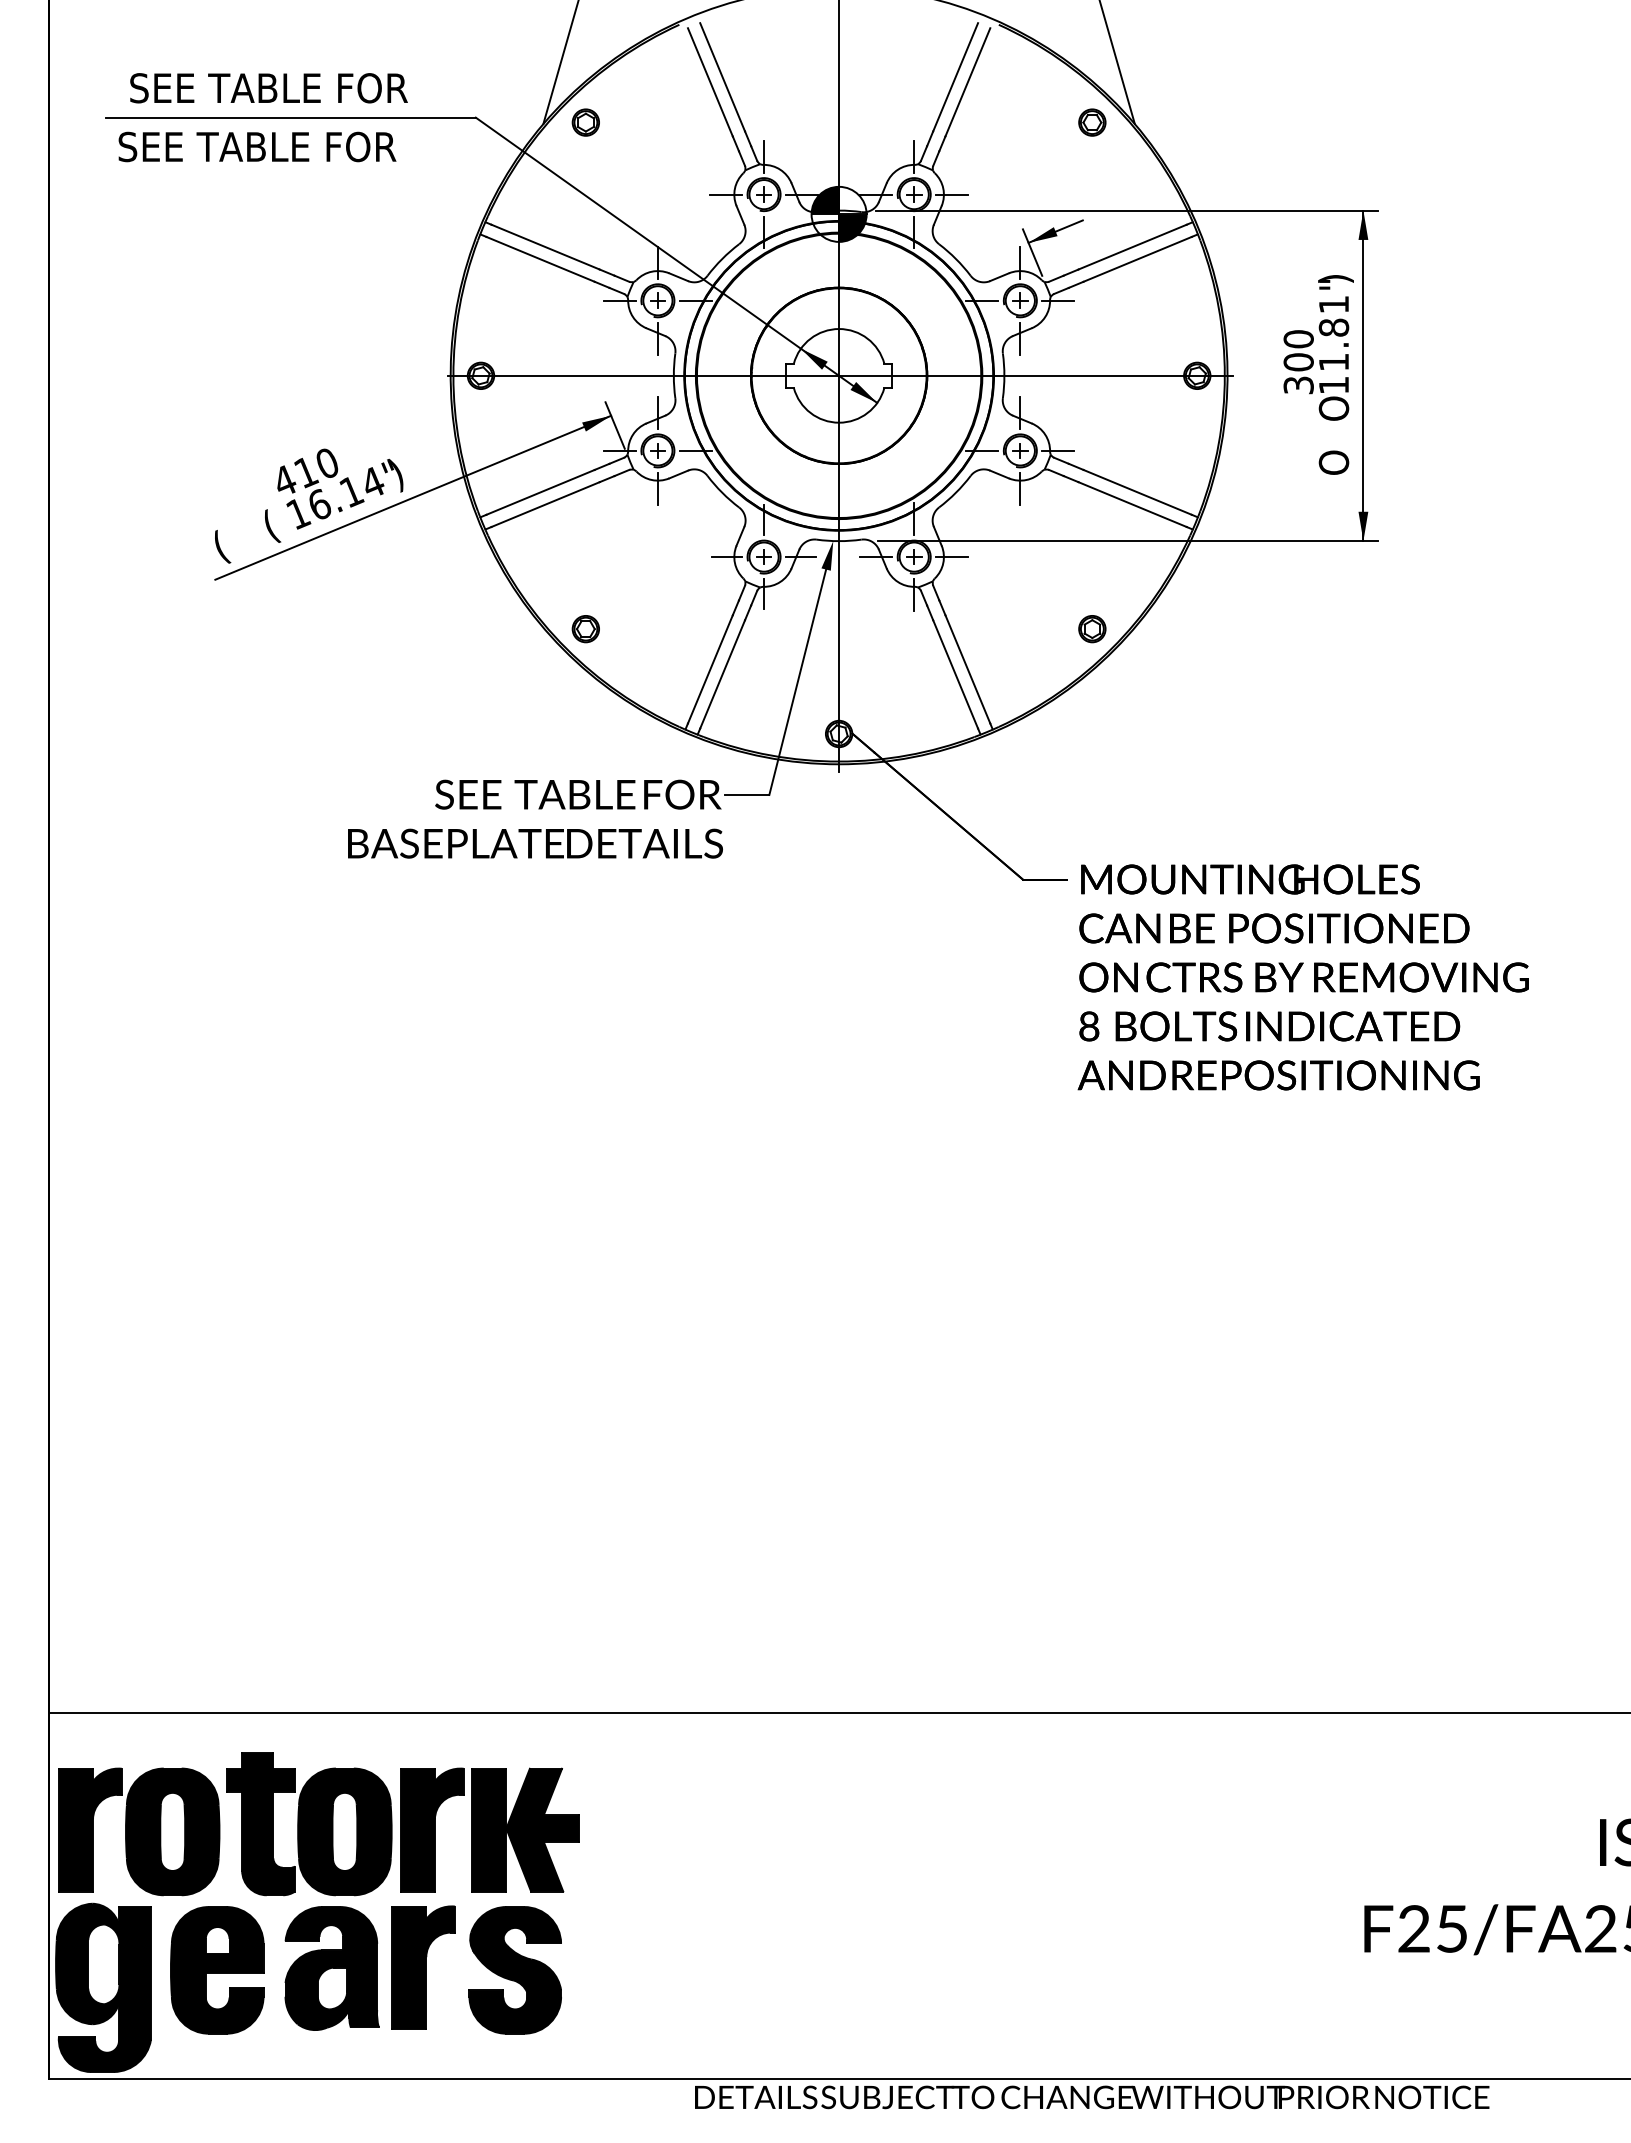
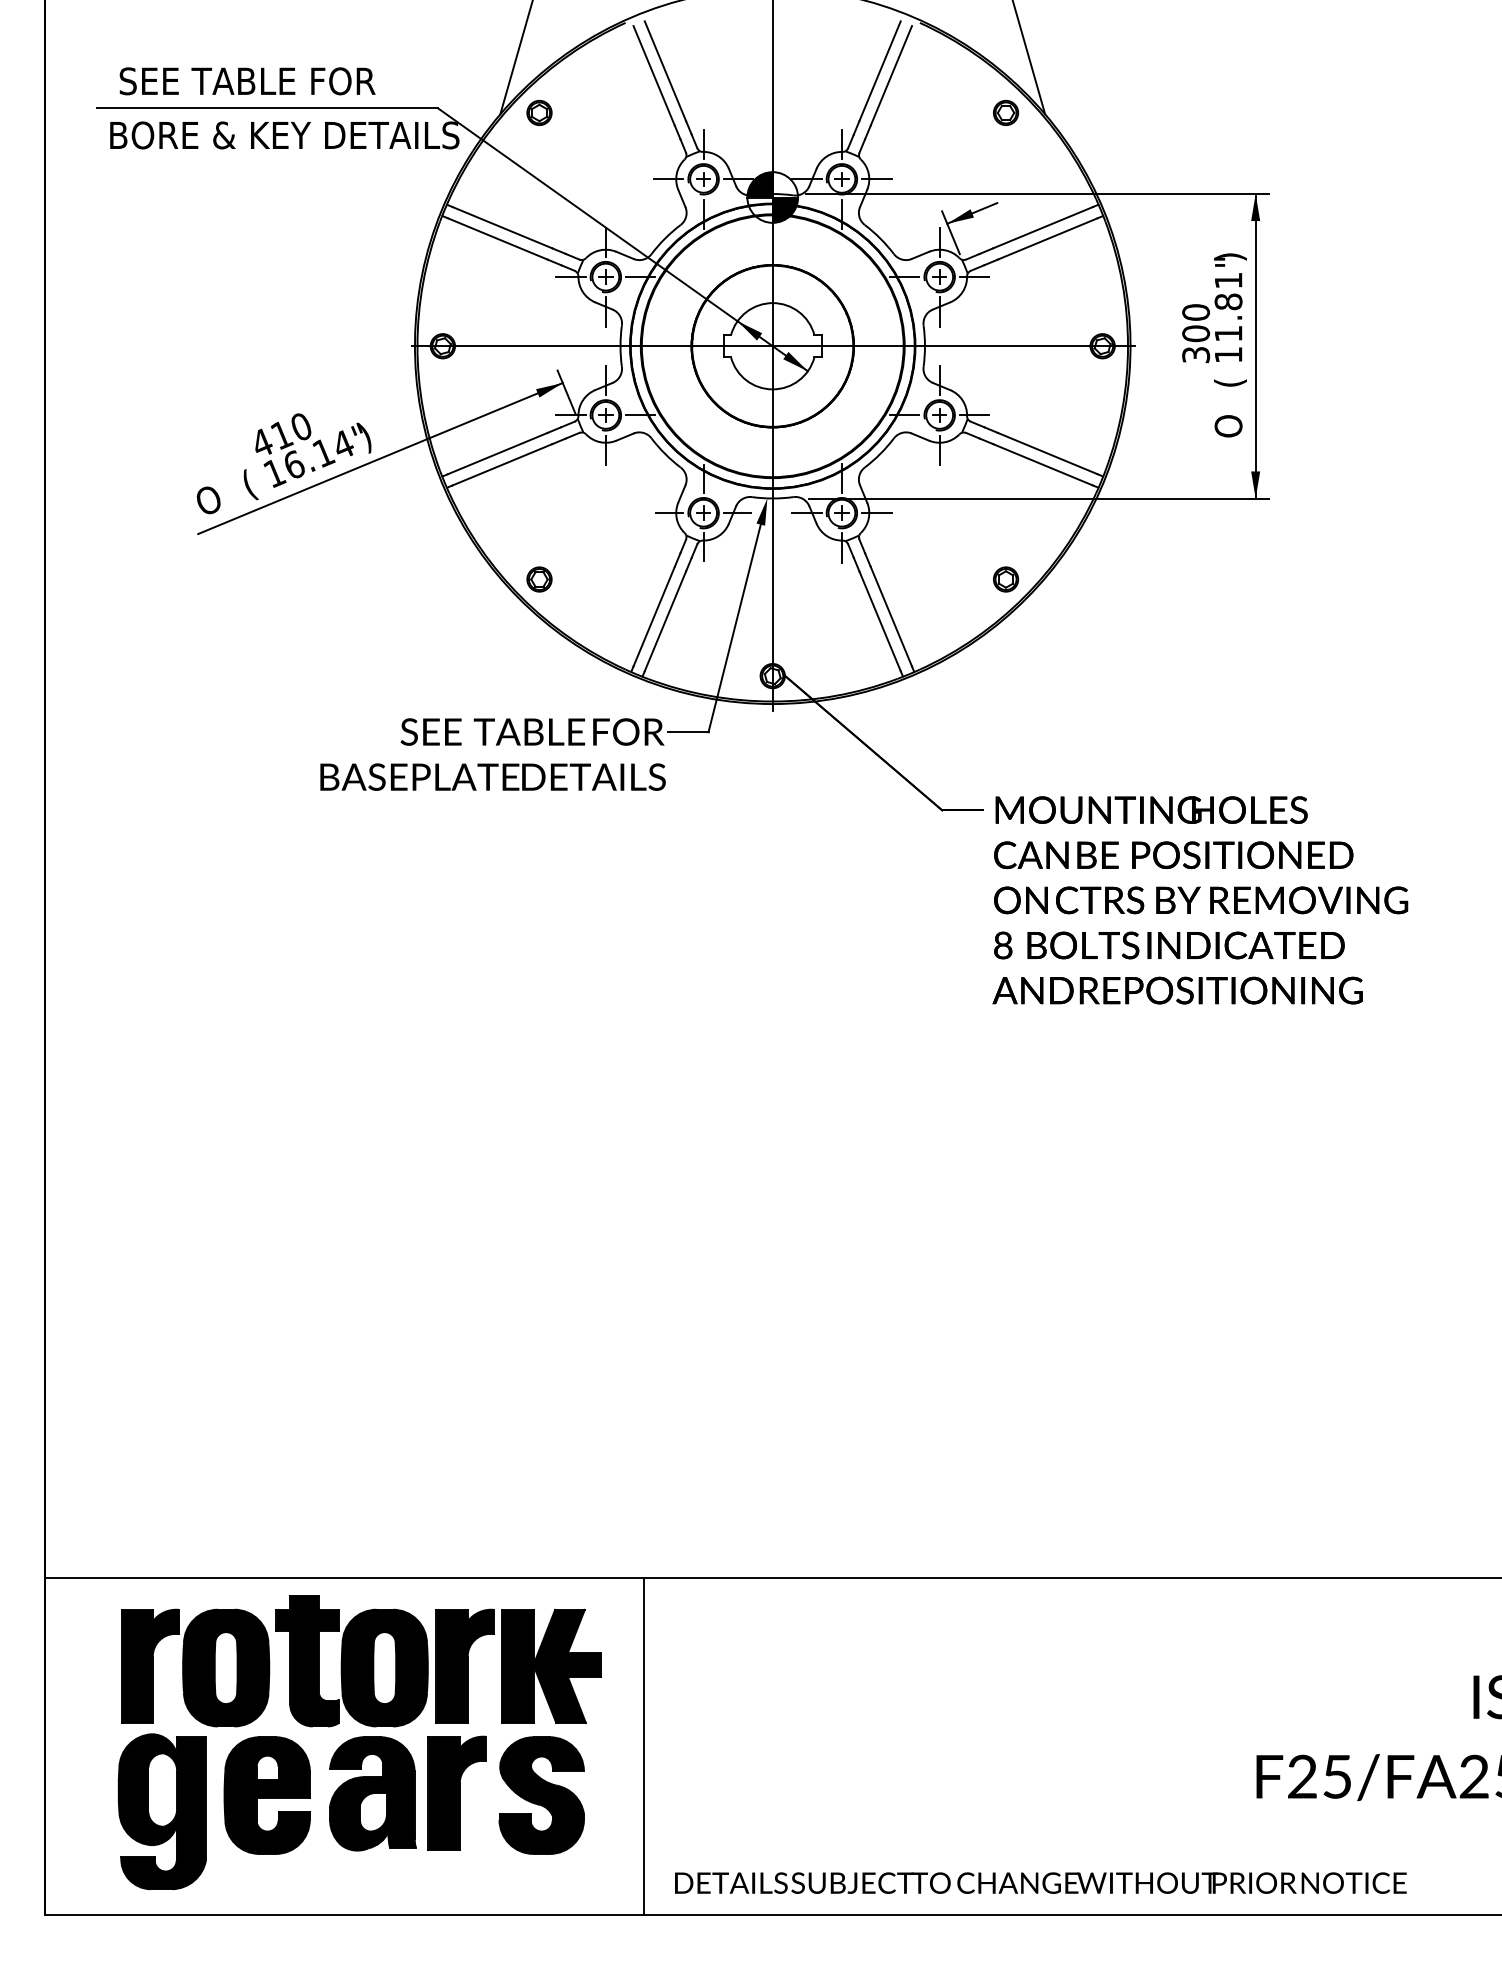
text: (308, 146) -> (284, 134), SEE TABLE FOR -> BORE & KEY DETAILS
text: (1335, 408) -> (1229, 376), O -> (
text: (226, 545) -> (208, 502), ( -> O
line: (698, 1895) -> (643, 1745), added
part: (317, 1912) -> (359, 1742), moved
text: (1092, 2097) -> (1041, 1883), moved

